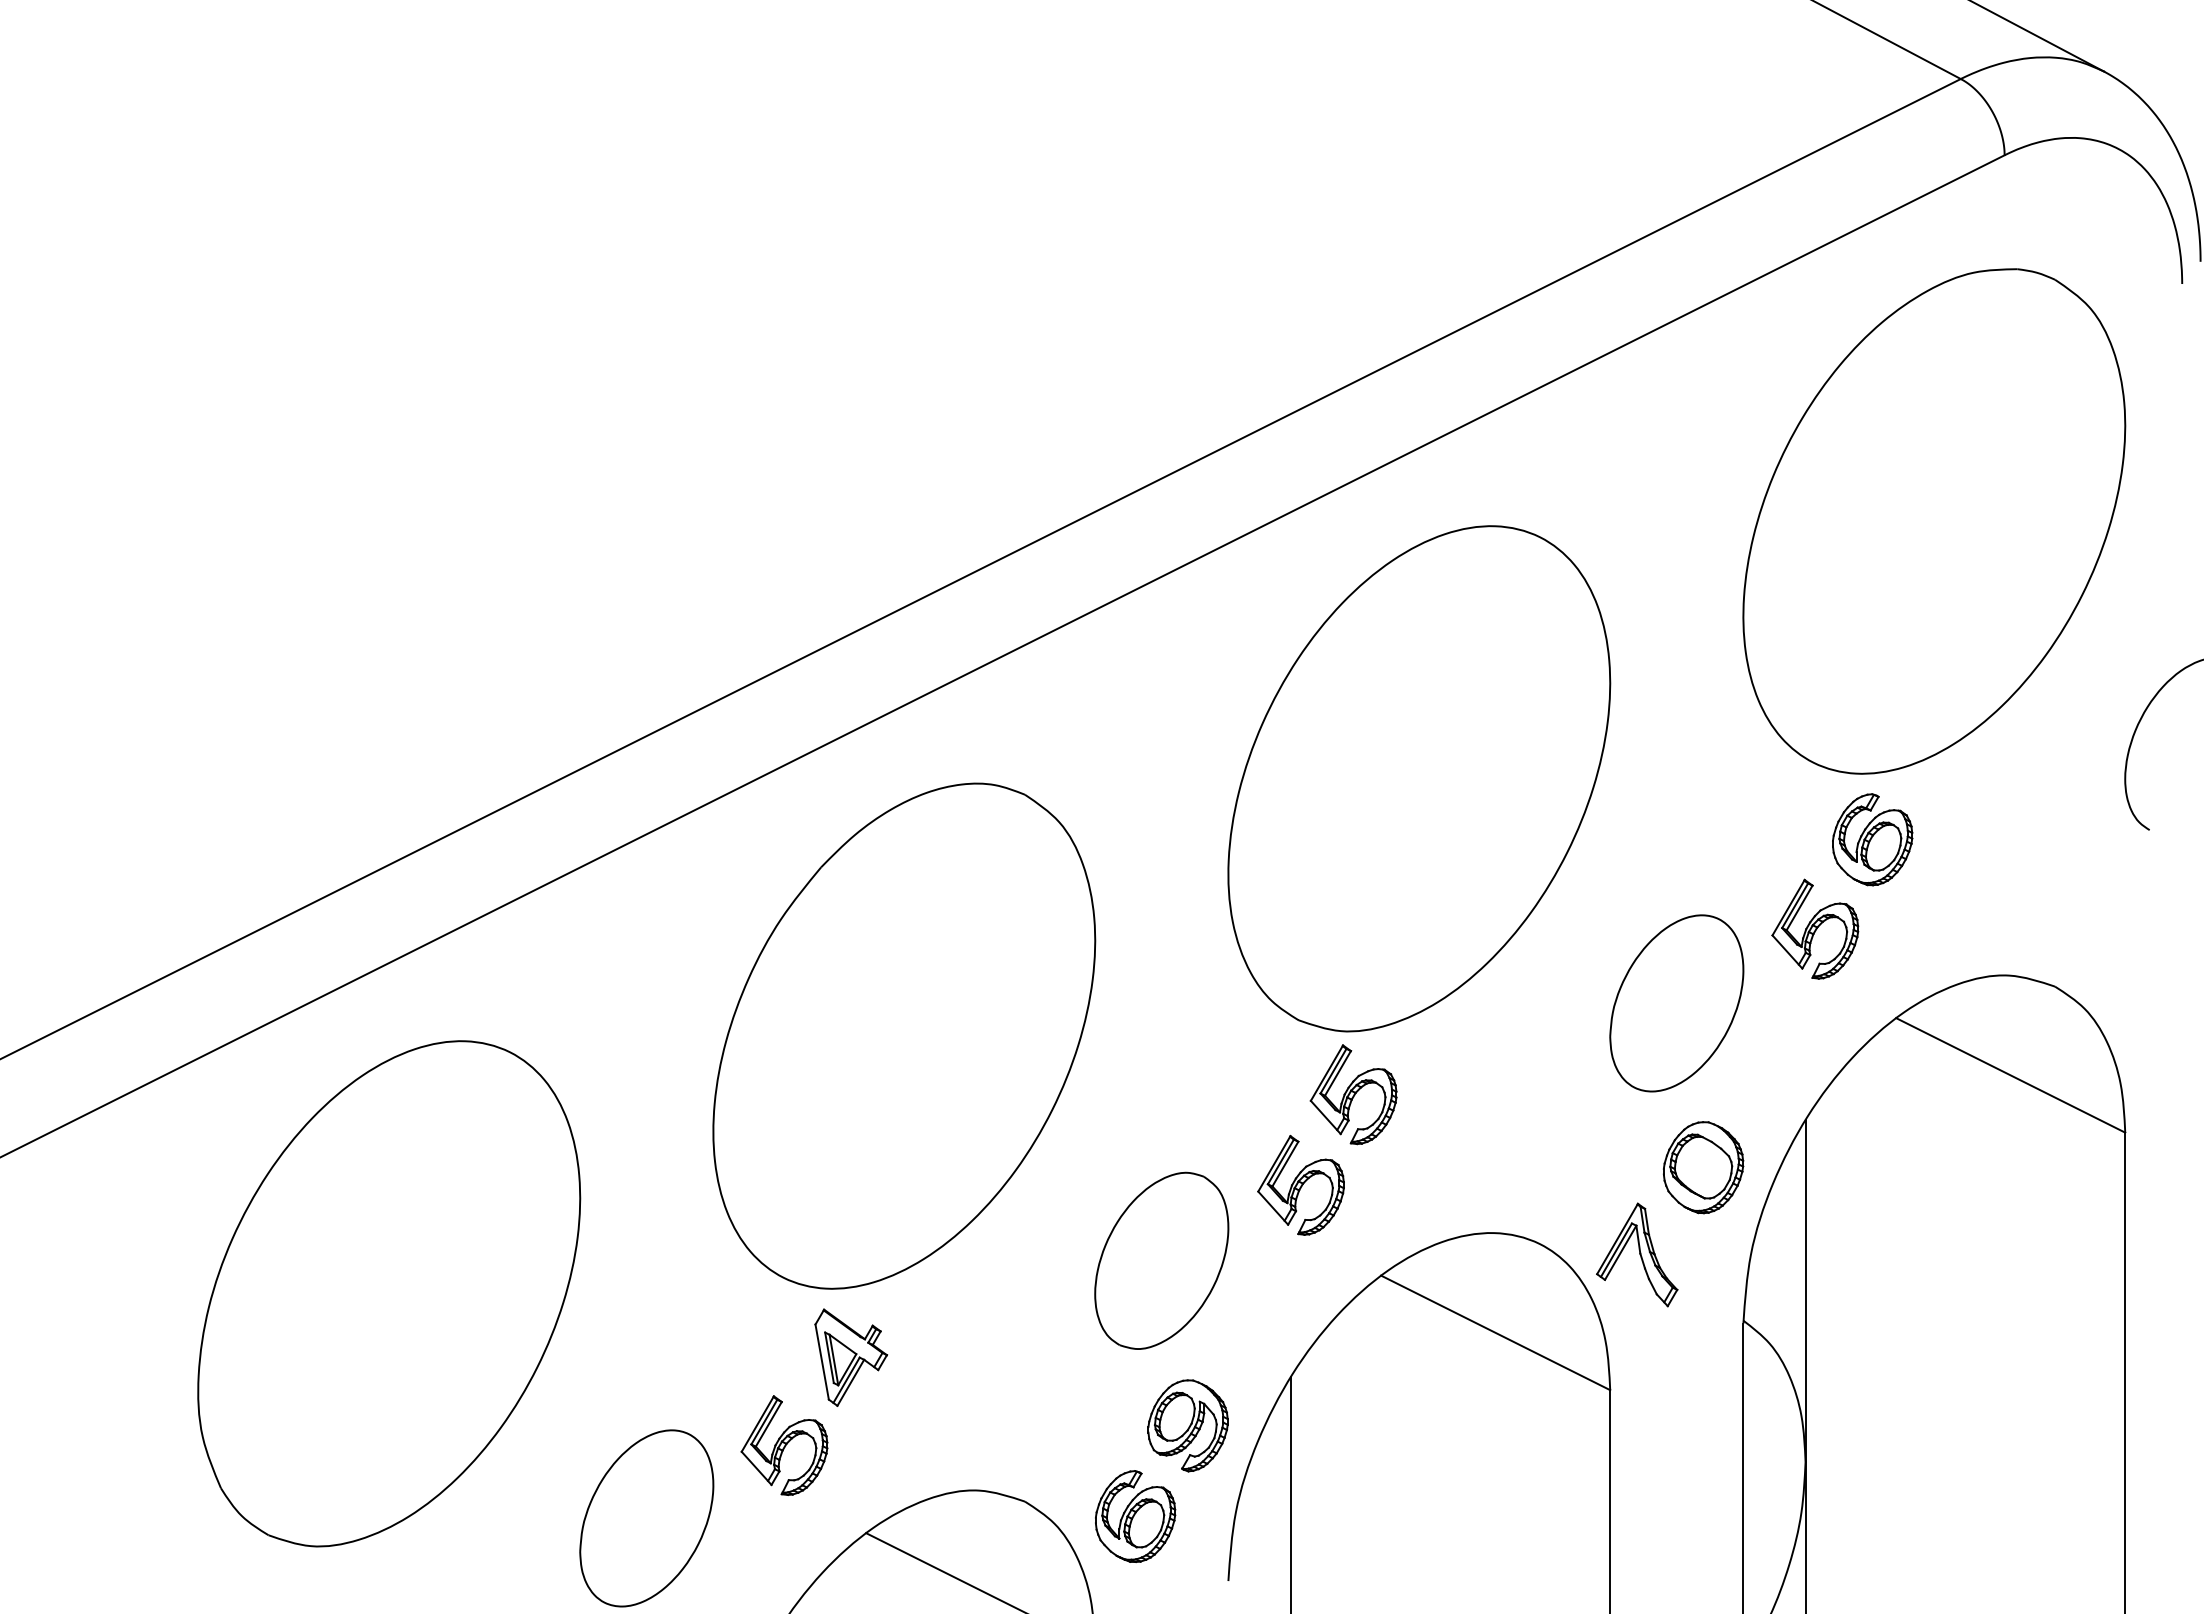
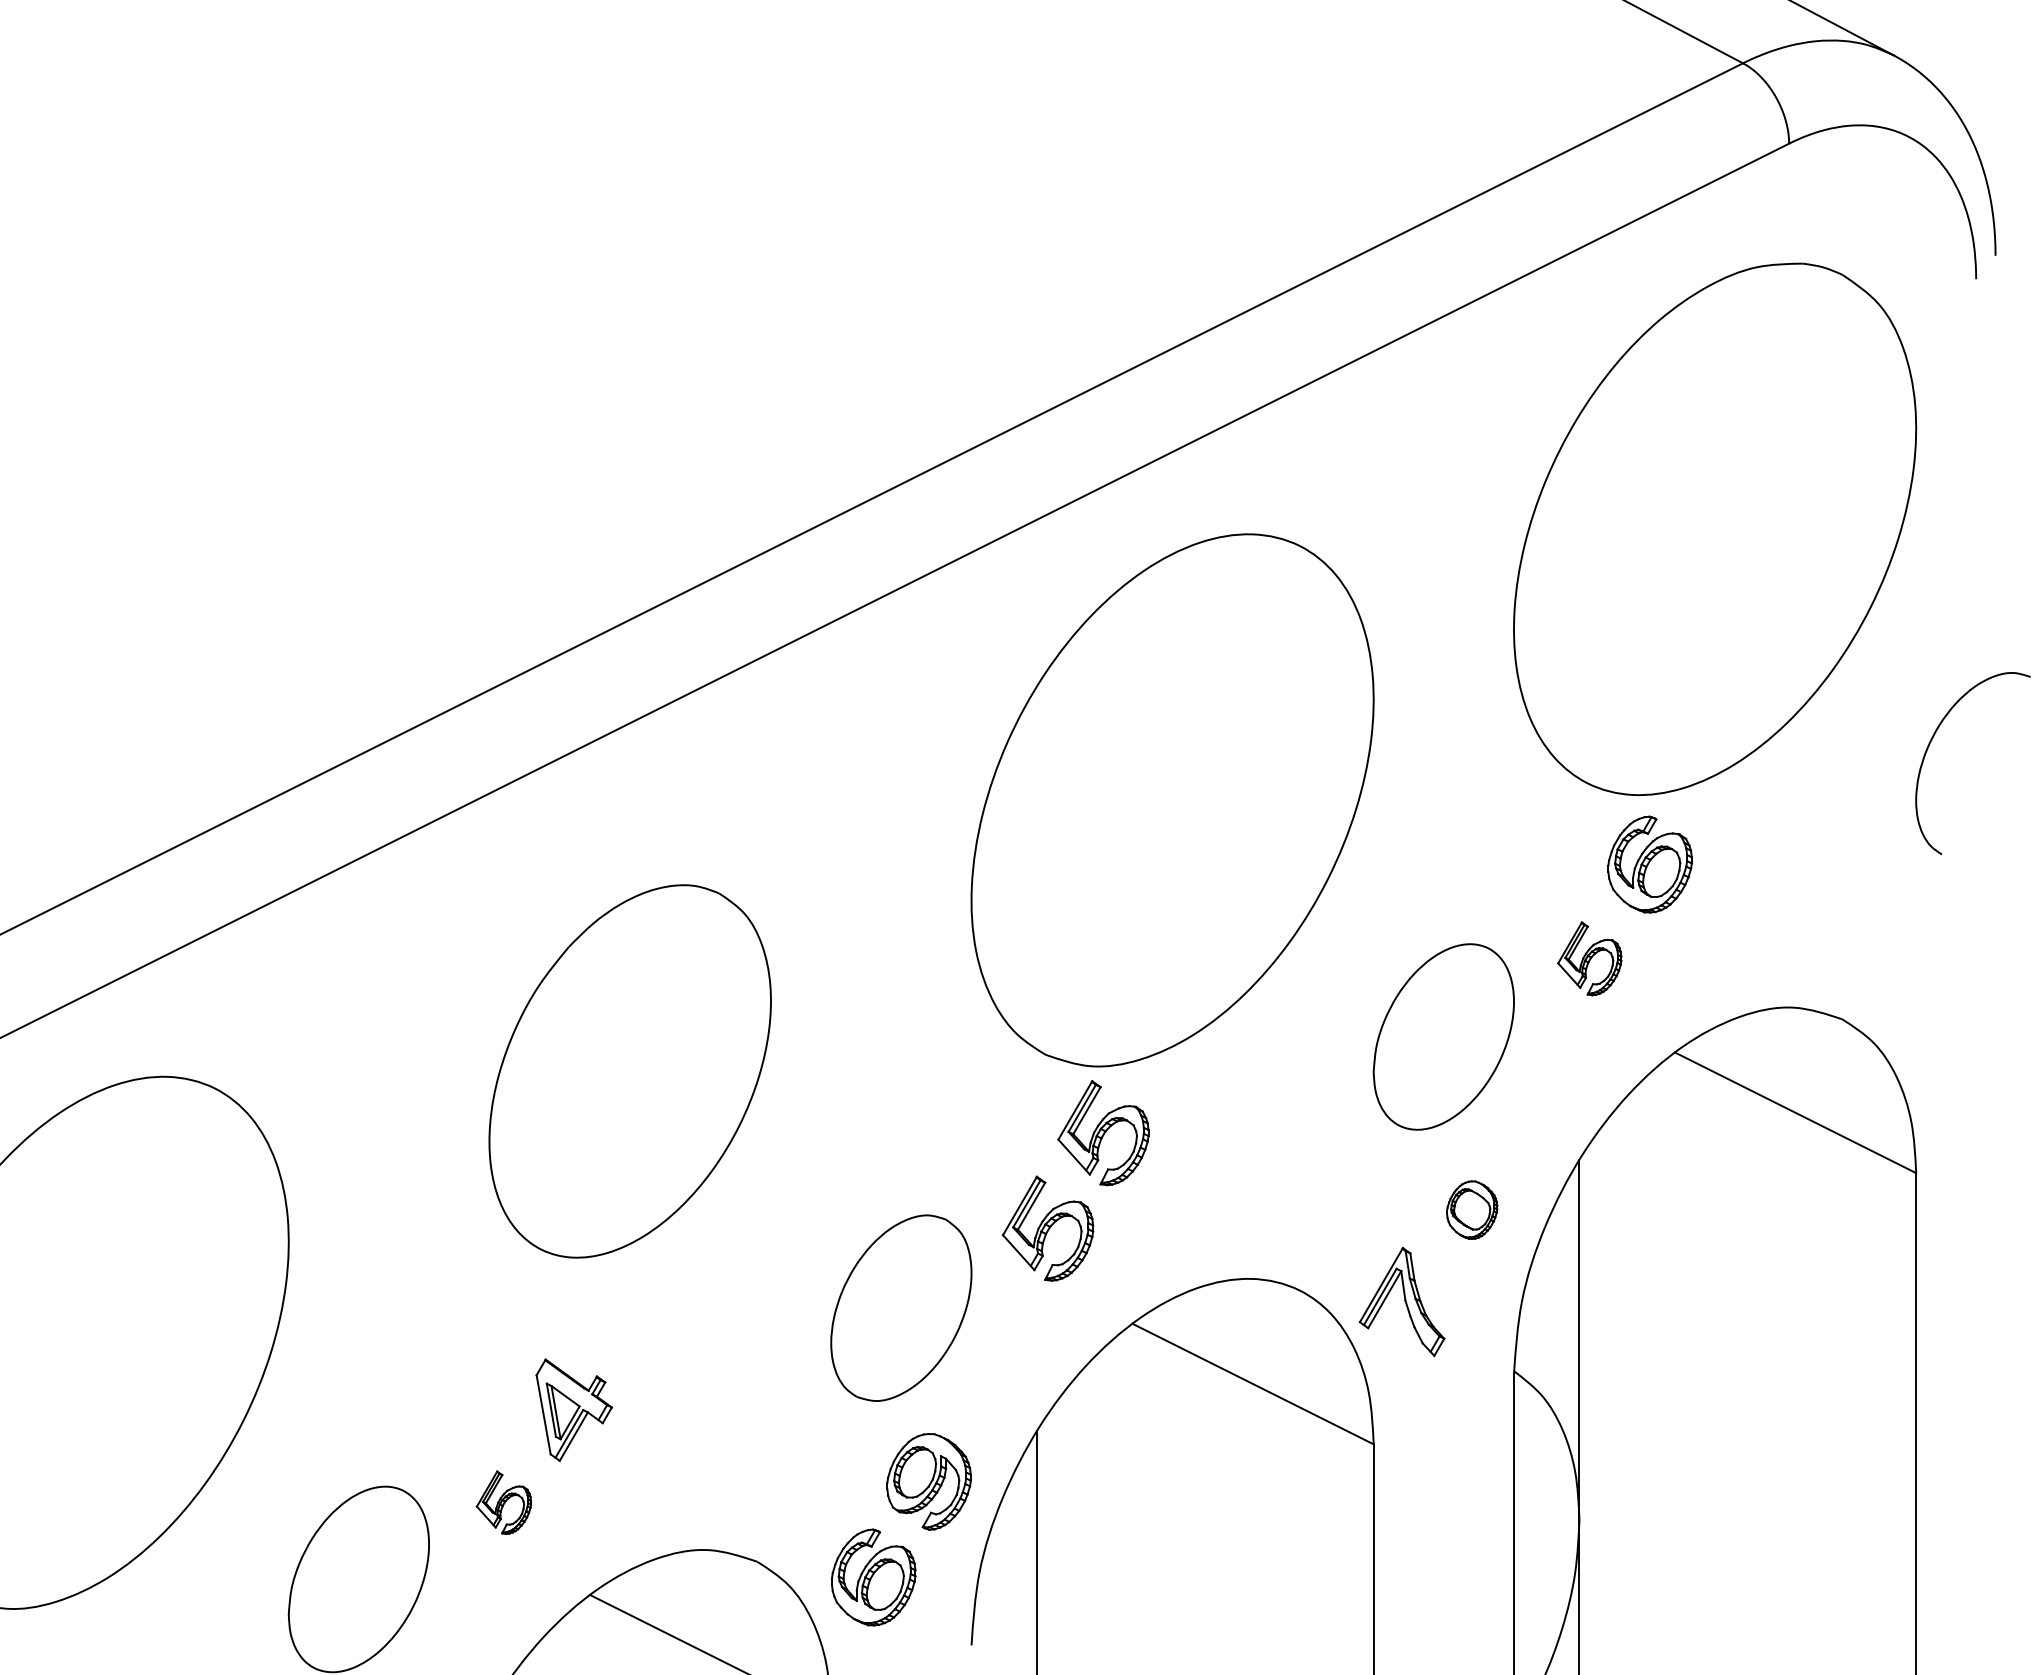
part: (1815, 928) -> (1589, 958), size x0.7
part: (904, 1035) -> (630, 1070), size x0.7
part: (1703, 1167) -> (1471, 1209), size x0.6
part: (784, 1445) -> (503, 1502), size x0.6

